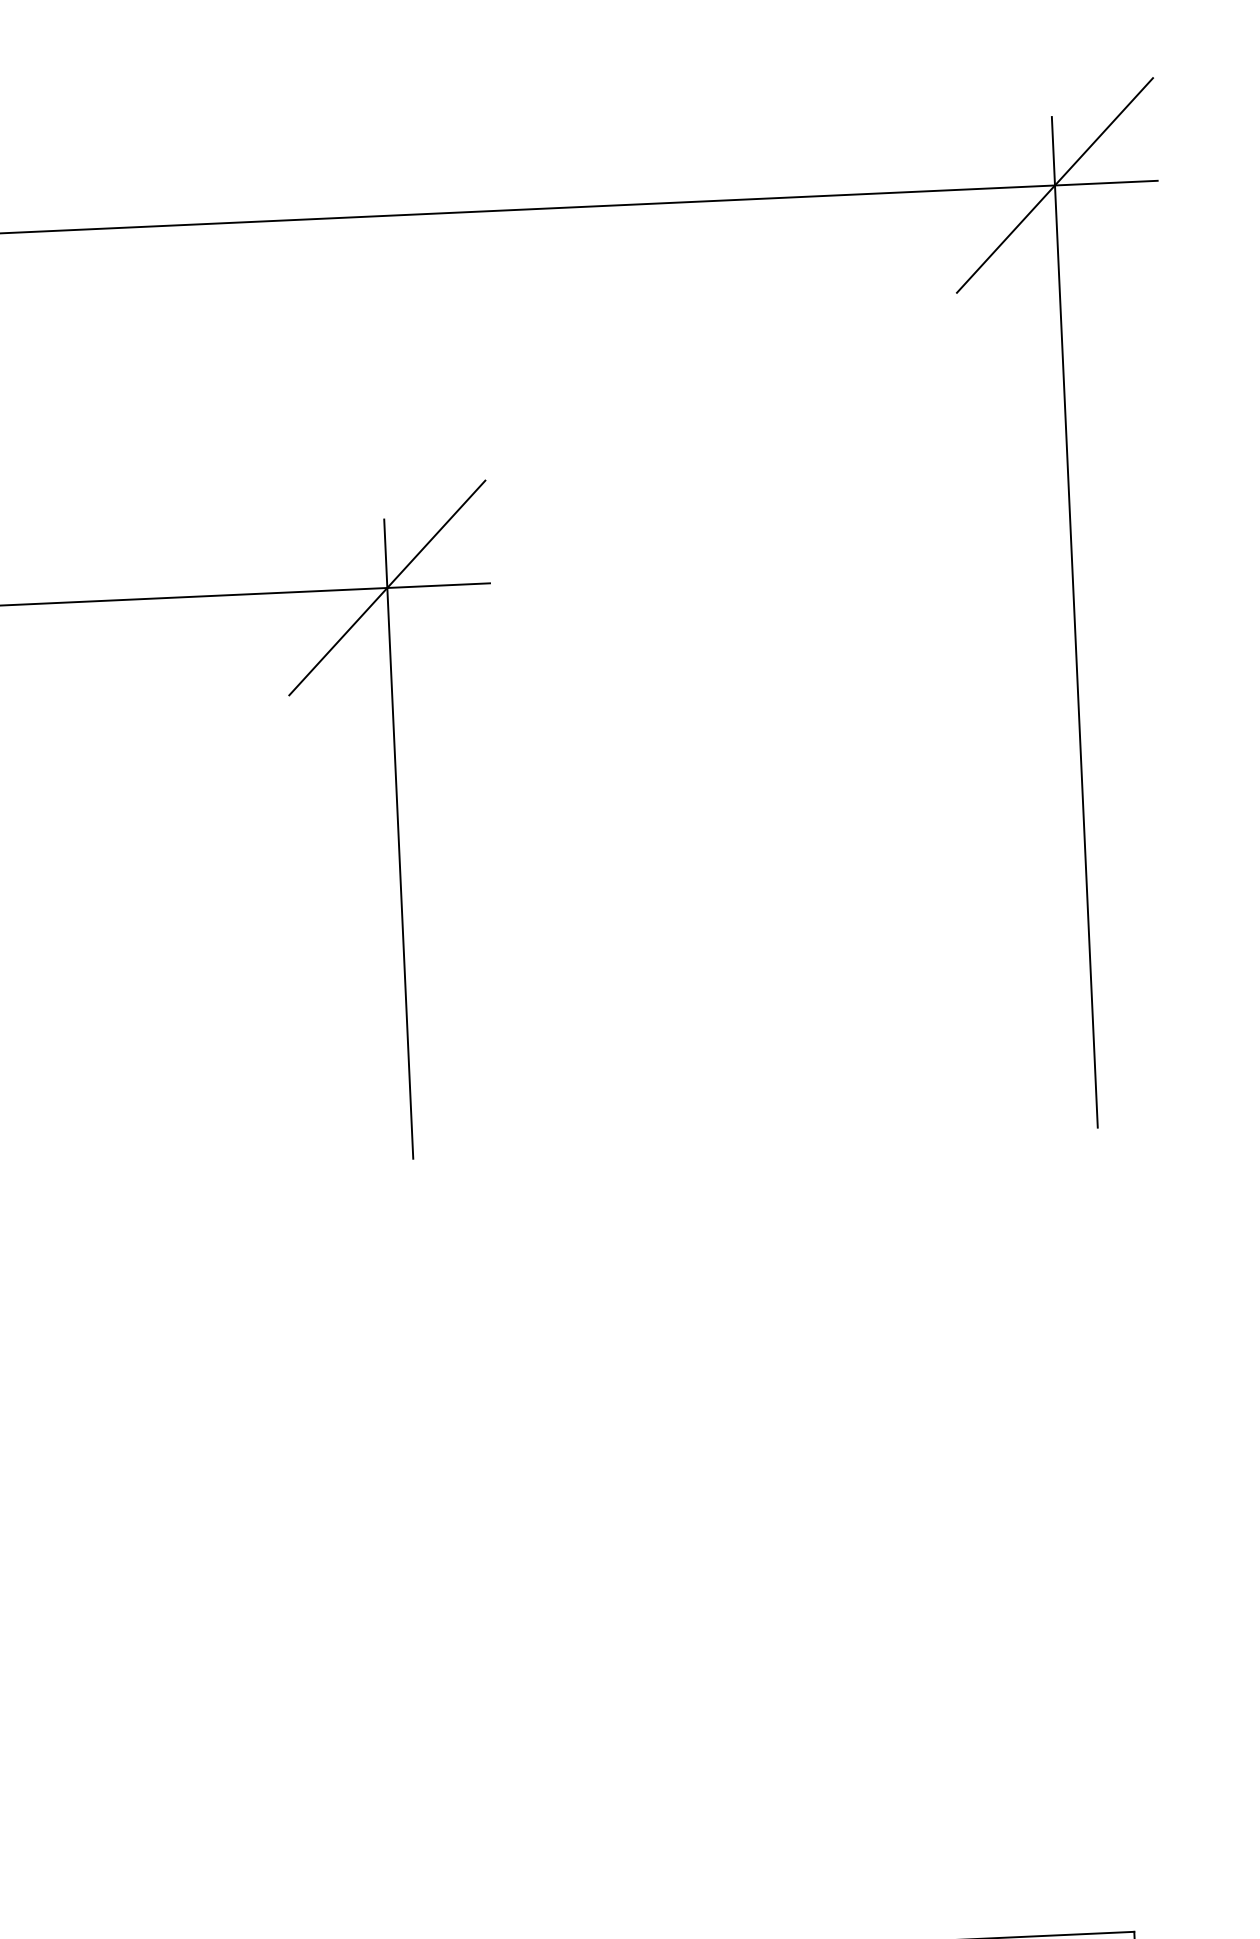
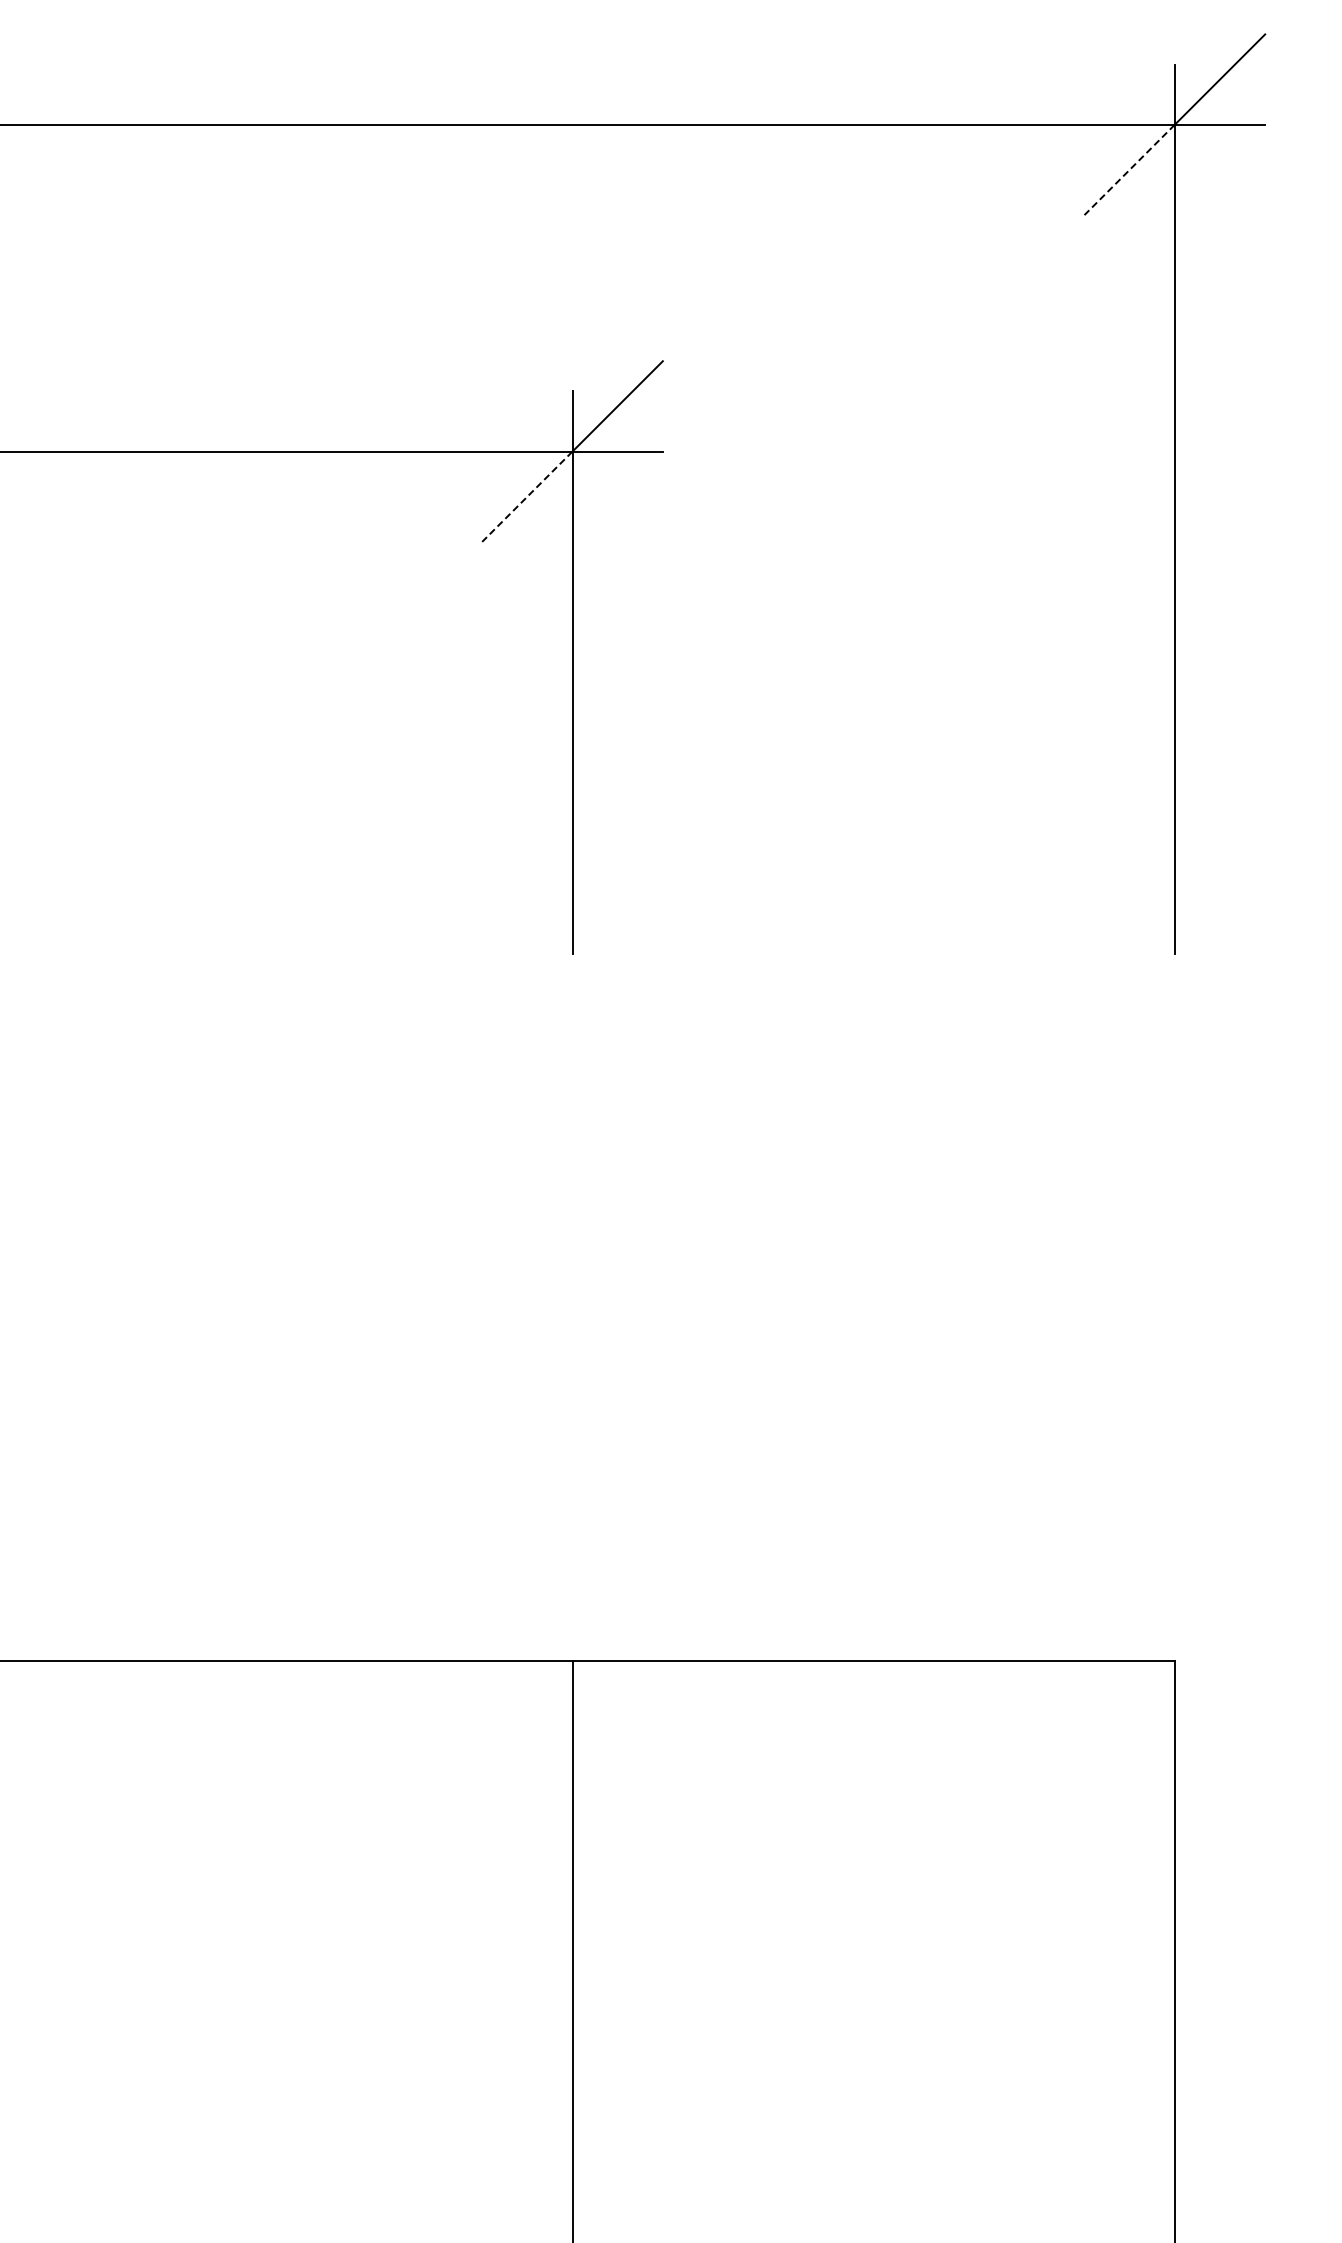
line: (1005, 238) -> (1129, 169), solid -> dashed
line: (338, 641) -> (527, 496), solid -> dashed

